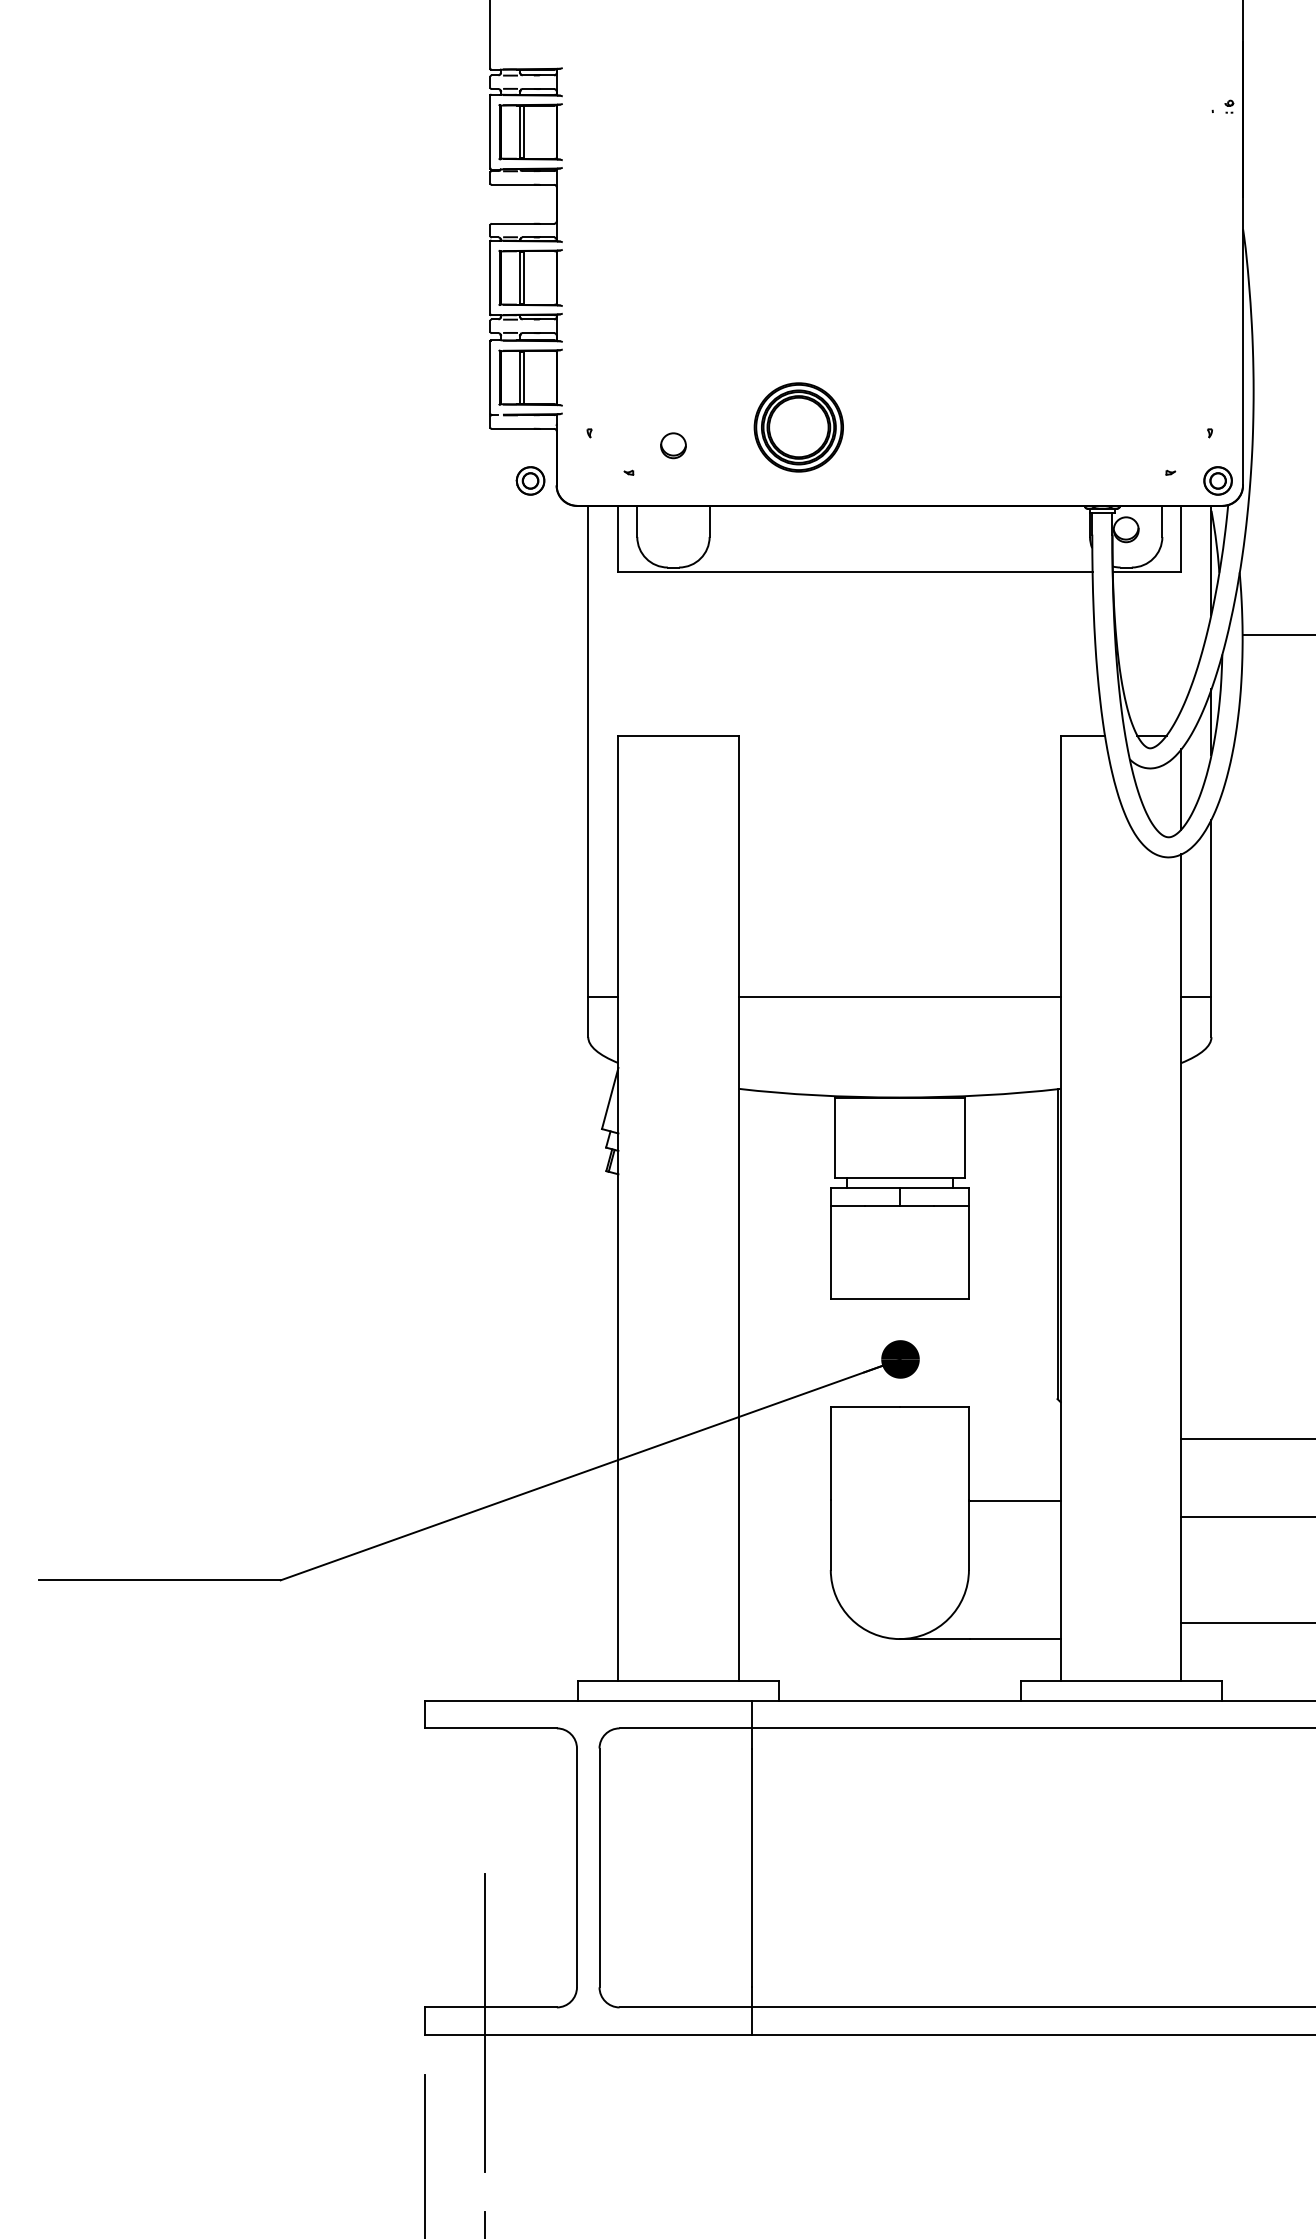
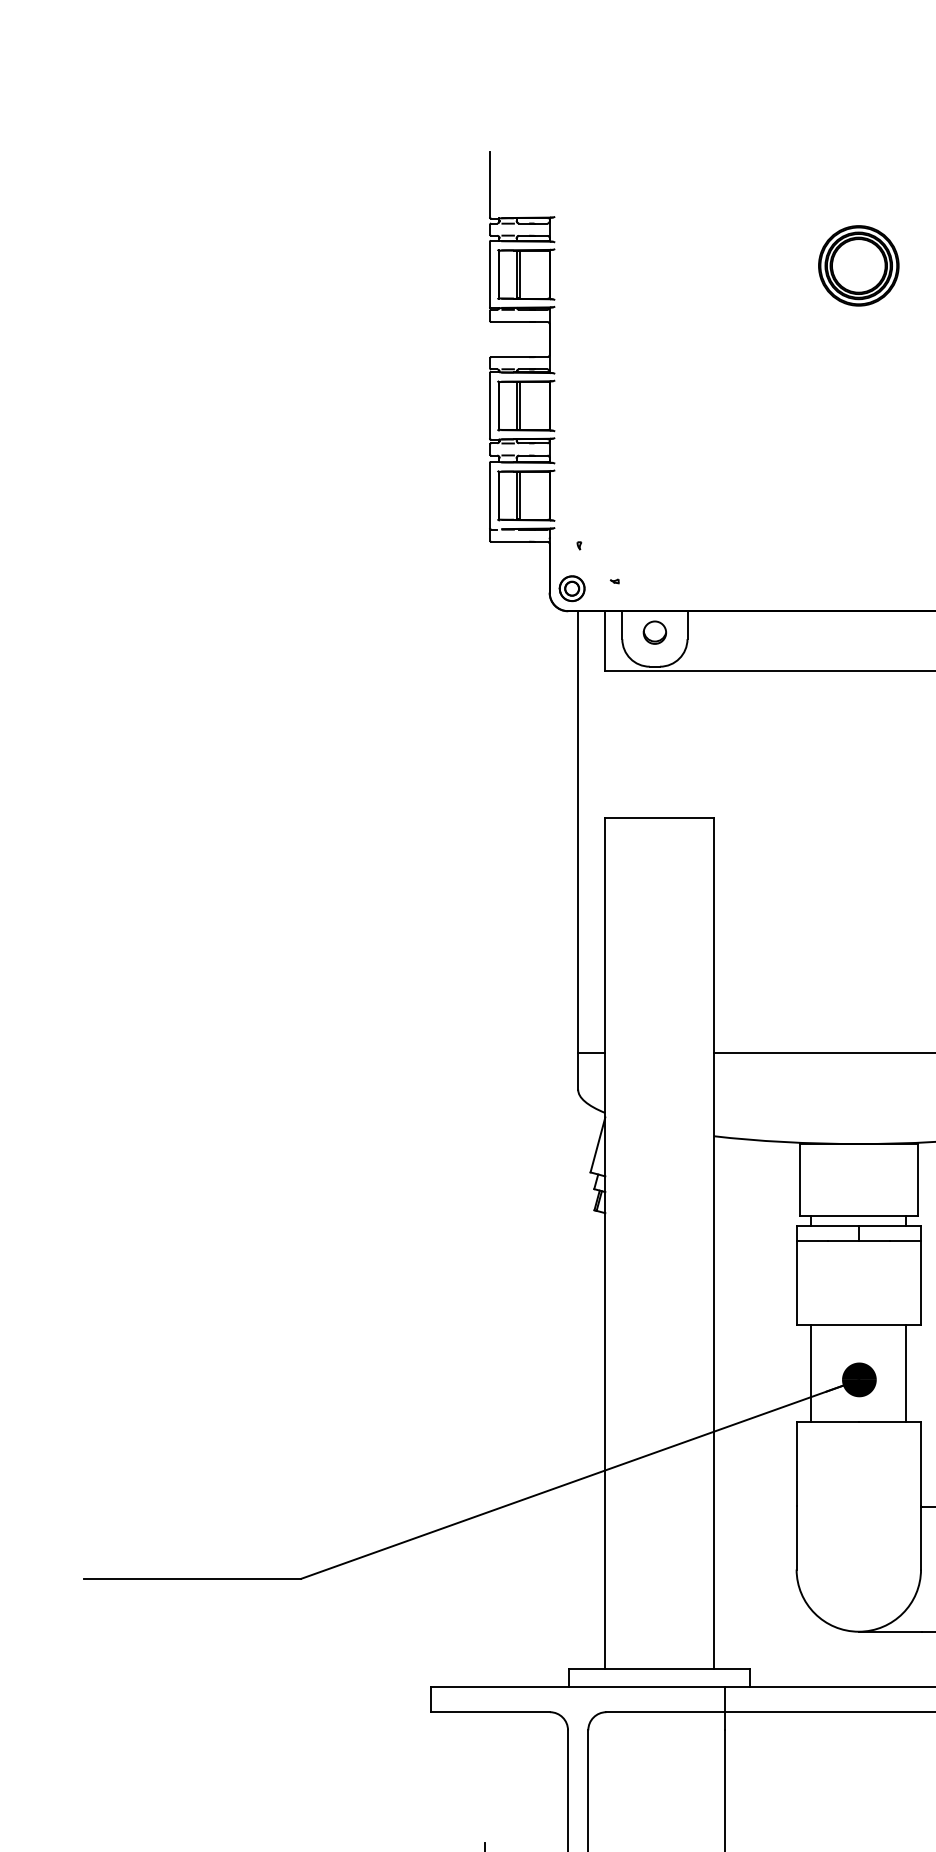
part: (798, 427) -> (858, 265), moved
part: (673, 445) -> (654, 632), moved
part: (530, 480) -> (572, 588), moved
line: (846, 1352) -> (810, 1373), added
line: (952, 1352) -> (906, 1373), added

